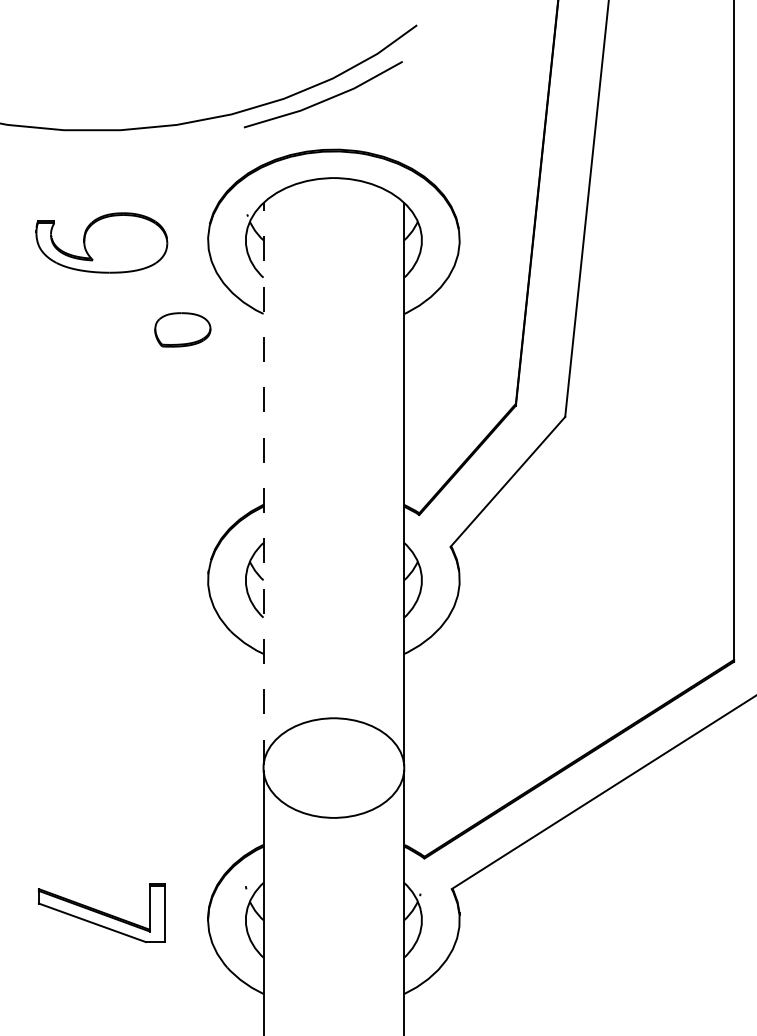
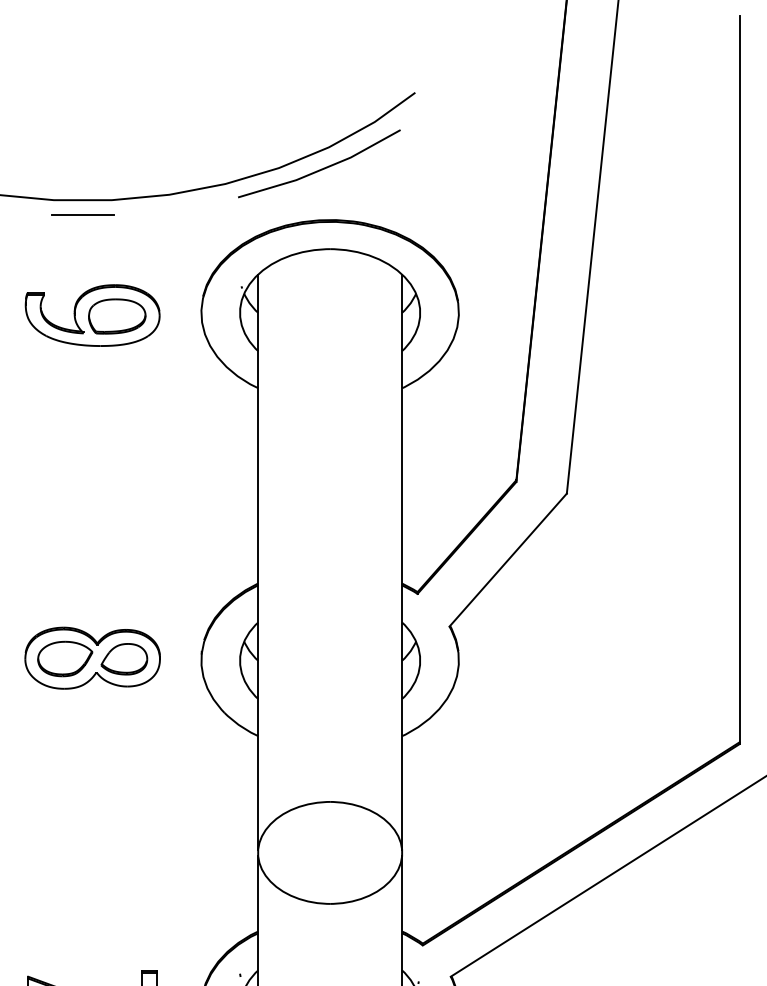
line: (91, 144) -> (82, 214), added
part: (182, 329) -> (116, 316), moved
line: (263, 483) -> (258, 561), dashed -> solid
part: (101, 577) -> (92, 657), added

